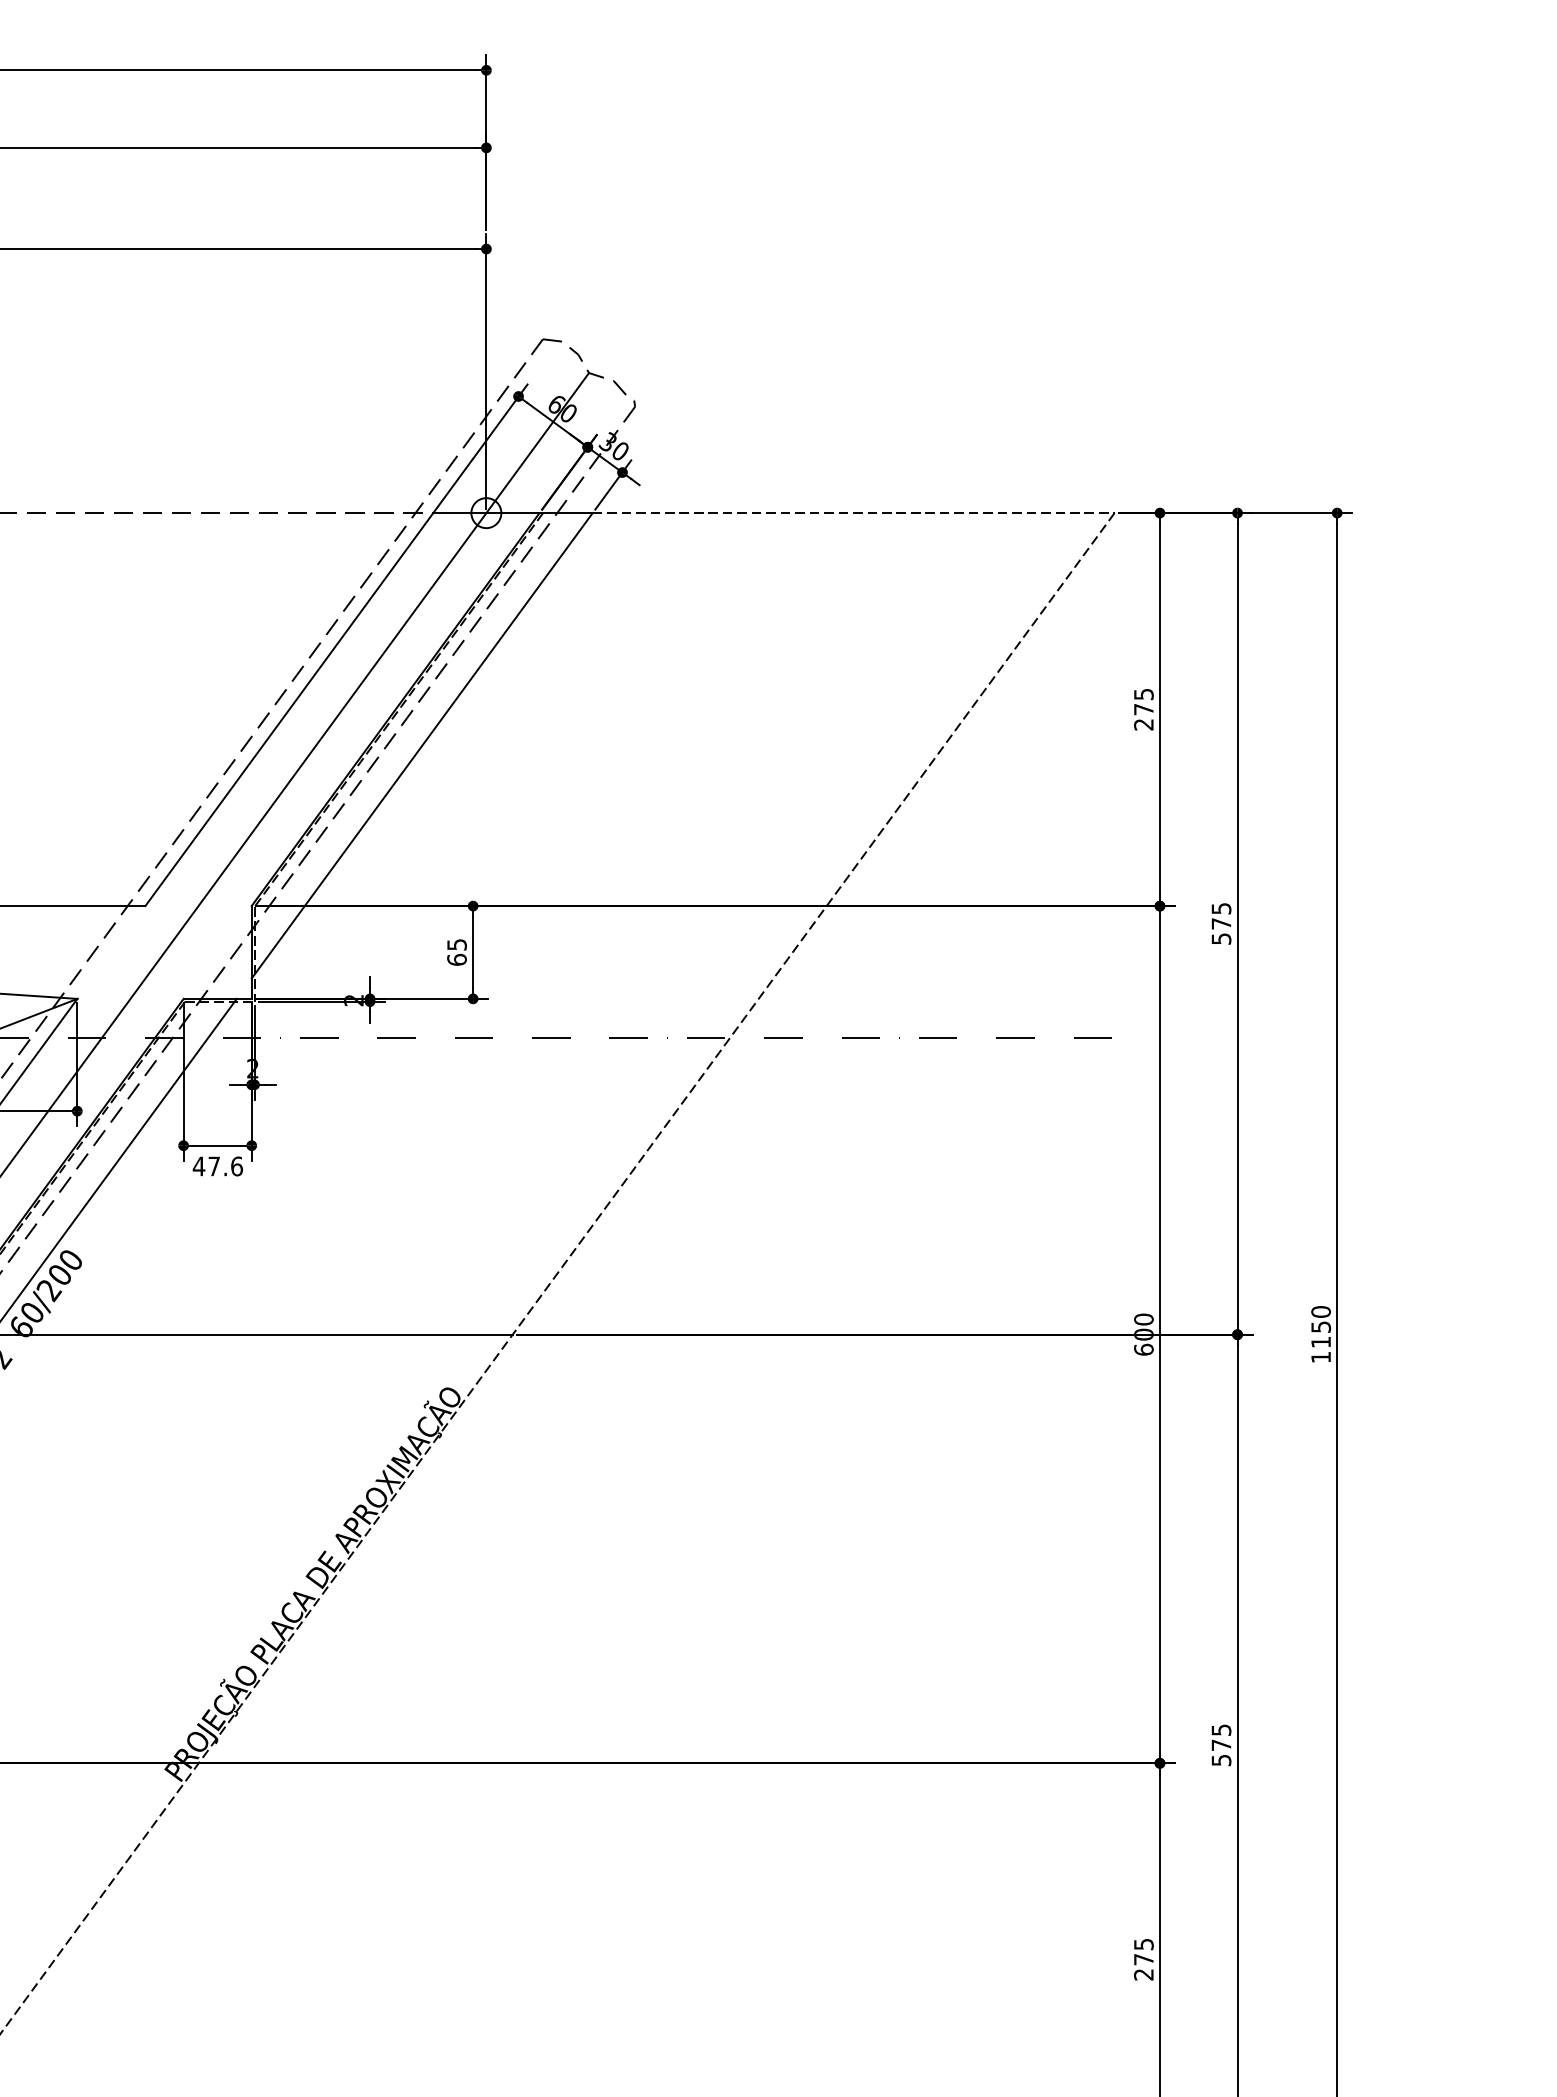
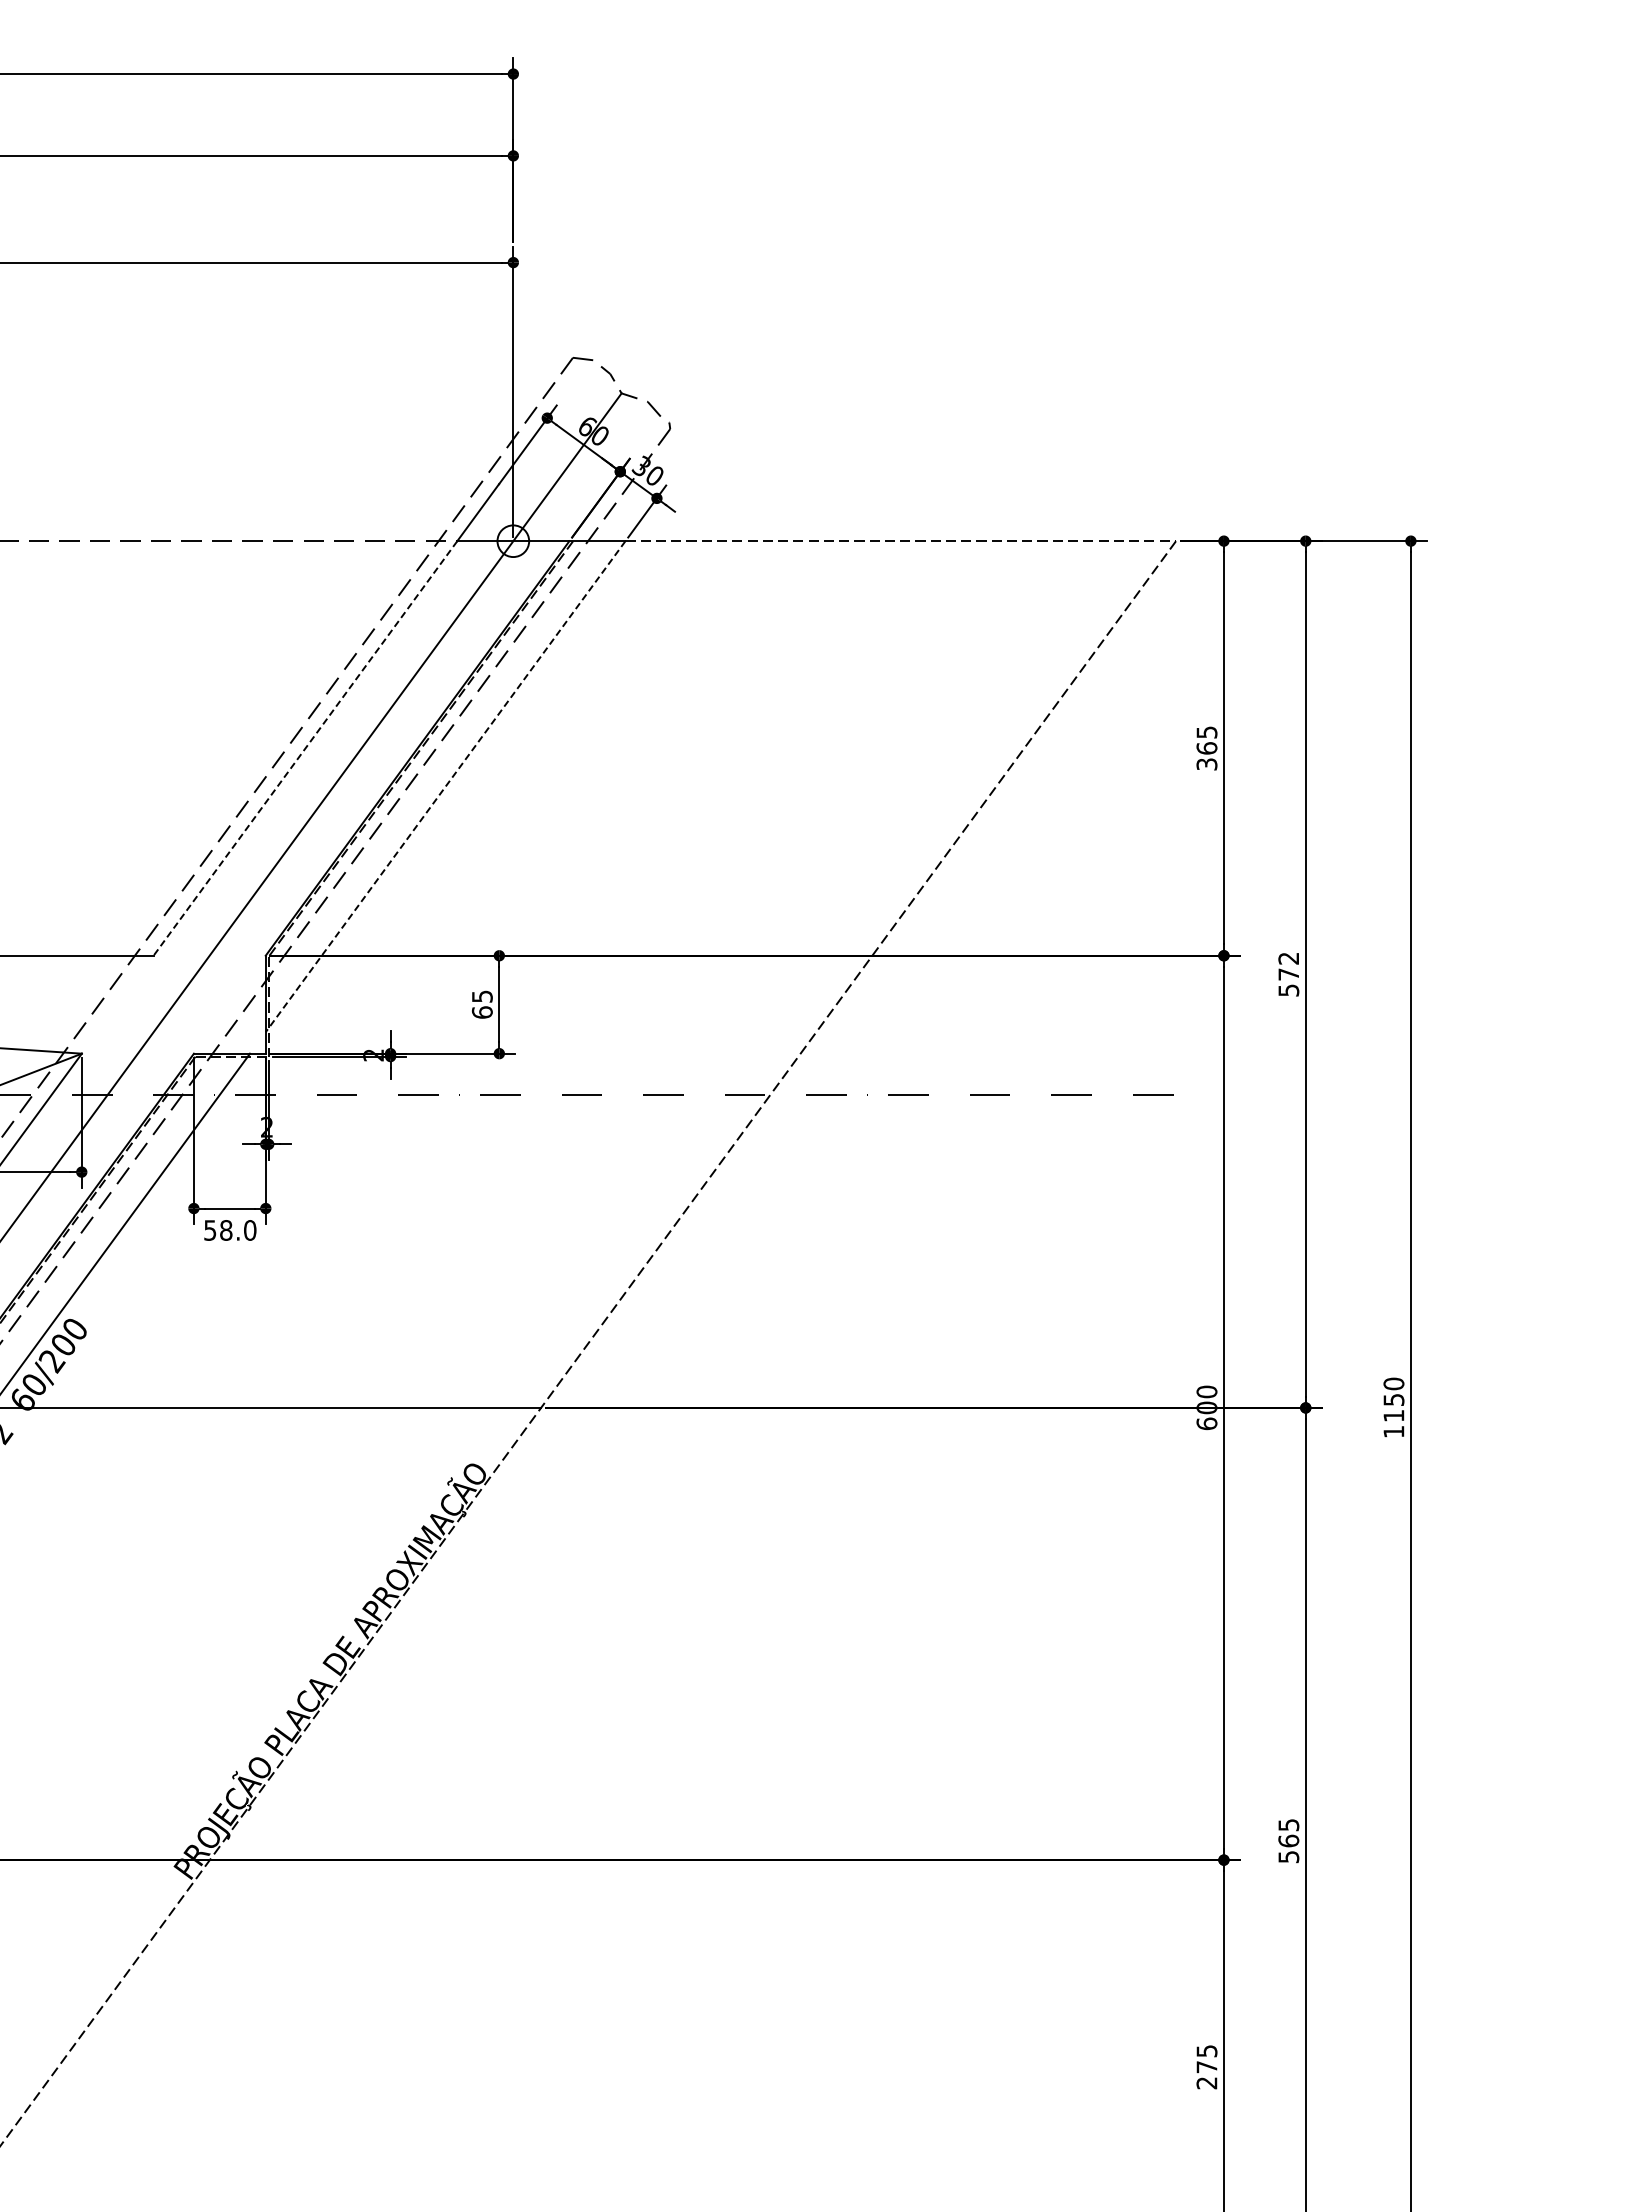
line: (289, 709) -> (305, 748), solid -> dashed
text: (1143, 717) -> (1206, 756), 275 -> 365
line: (422, 746) -> (445, 787), solid -> dashed
text: (1221, 908) -> (1288, 958), 575 -> 572
text: (217, 1166) -> (229, 1230), 47.6 -> 58.0
text: (1221, 1744) -> (1288, 1840), 575 -> 565

